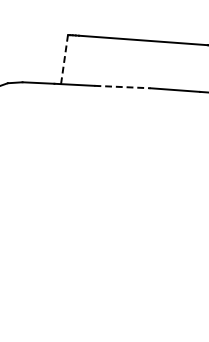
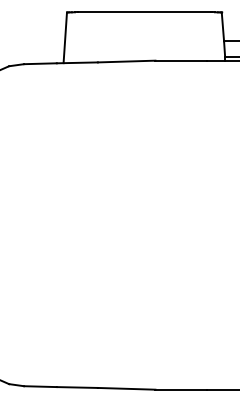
line: (64, 59) -> (65, 37), dashed -> solid
line: (122, 86) -> (126, 61), dashed -> solid

